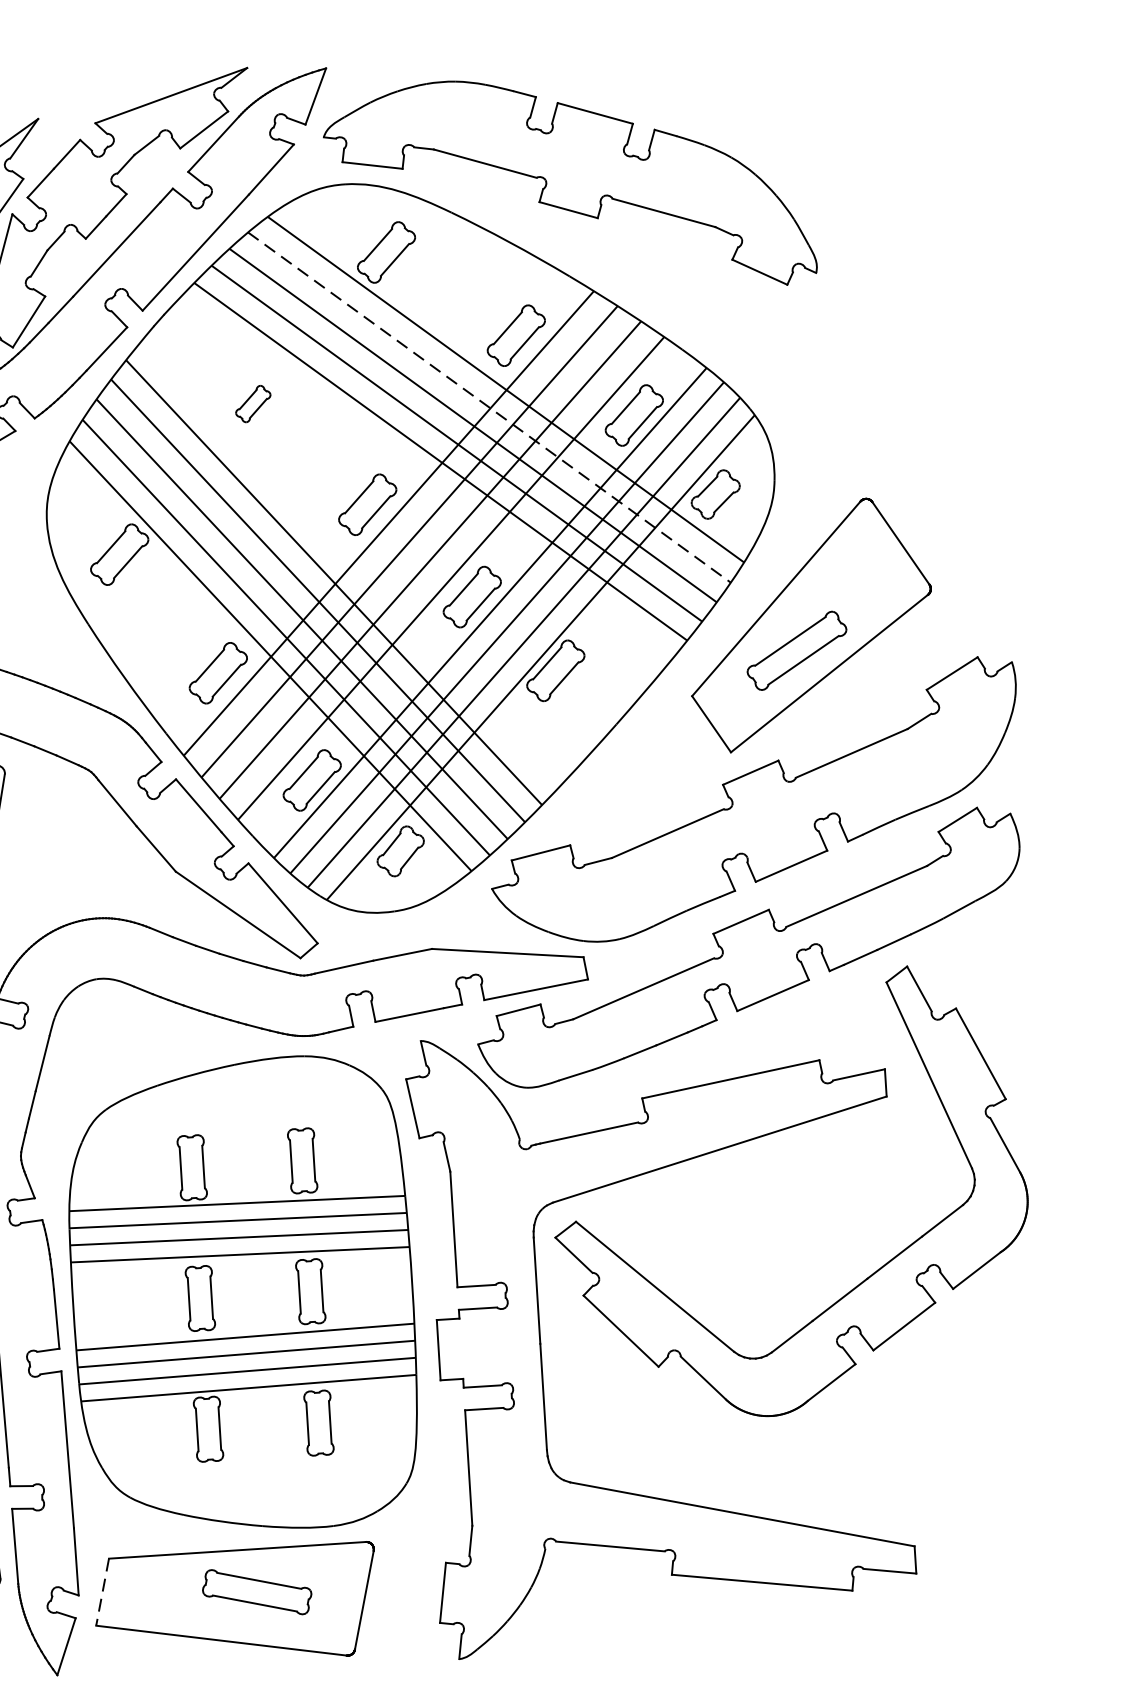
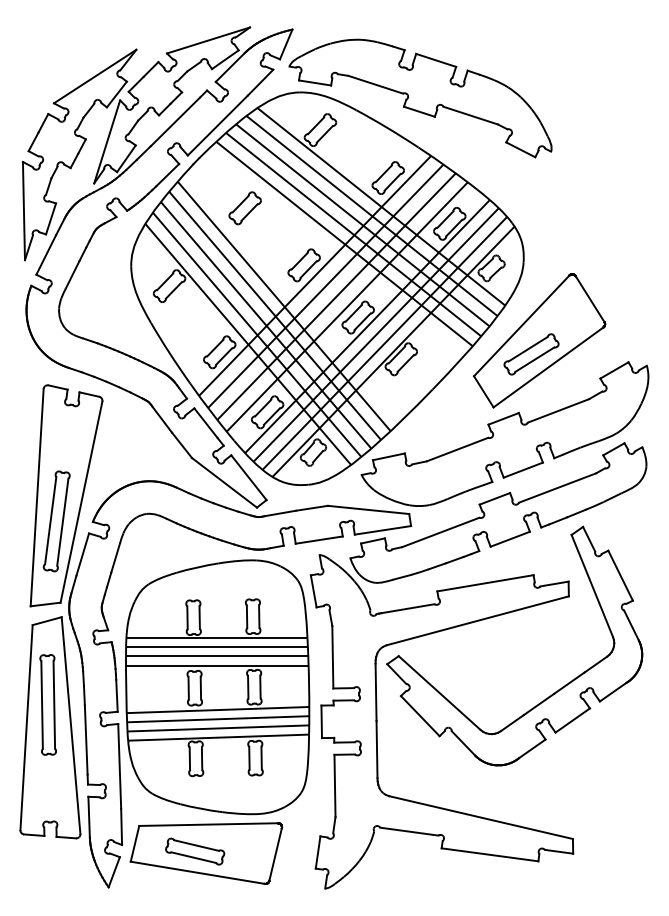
part: (252, 404) -> (244, 208), size x1.67
line: (490, 408) -> (372, 216), dashed -> solid
part: (257, 1591) -> (195, 851), moved
line: (101, 1593) -> (134, 844), dashed -> solid

